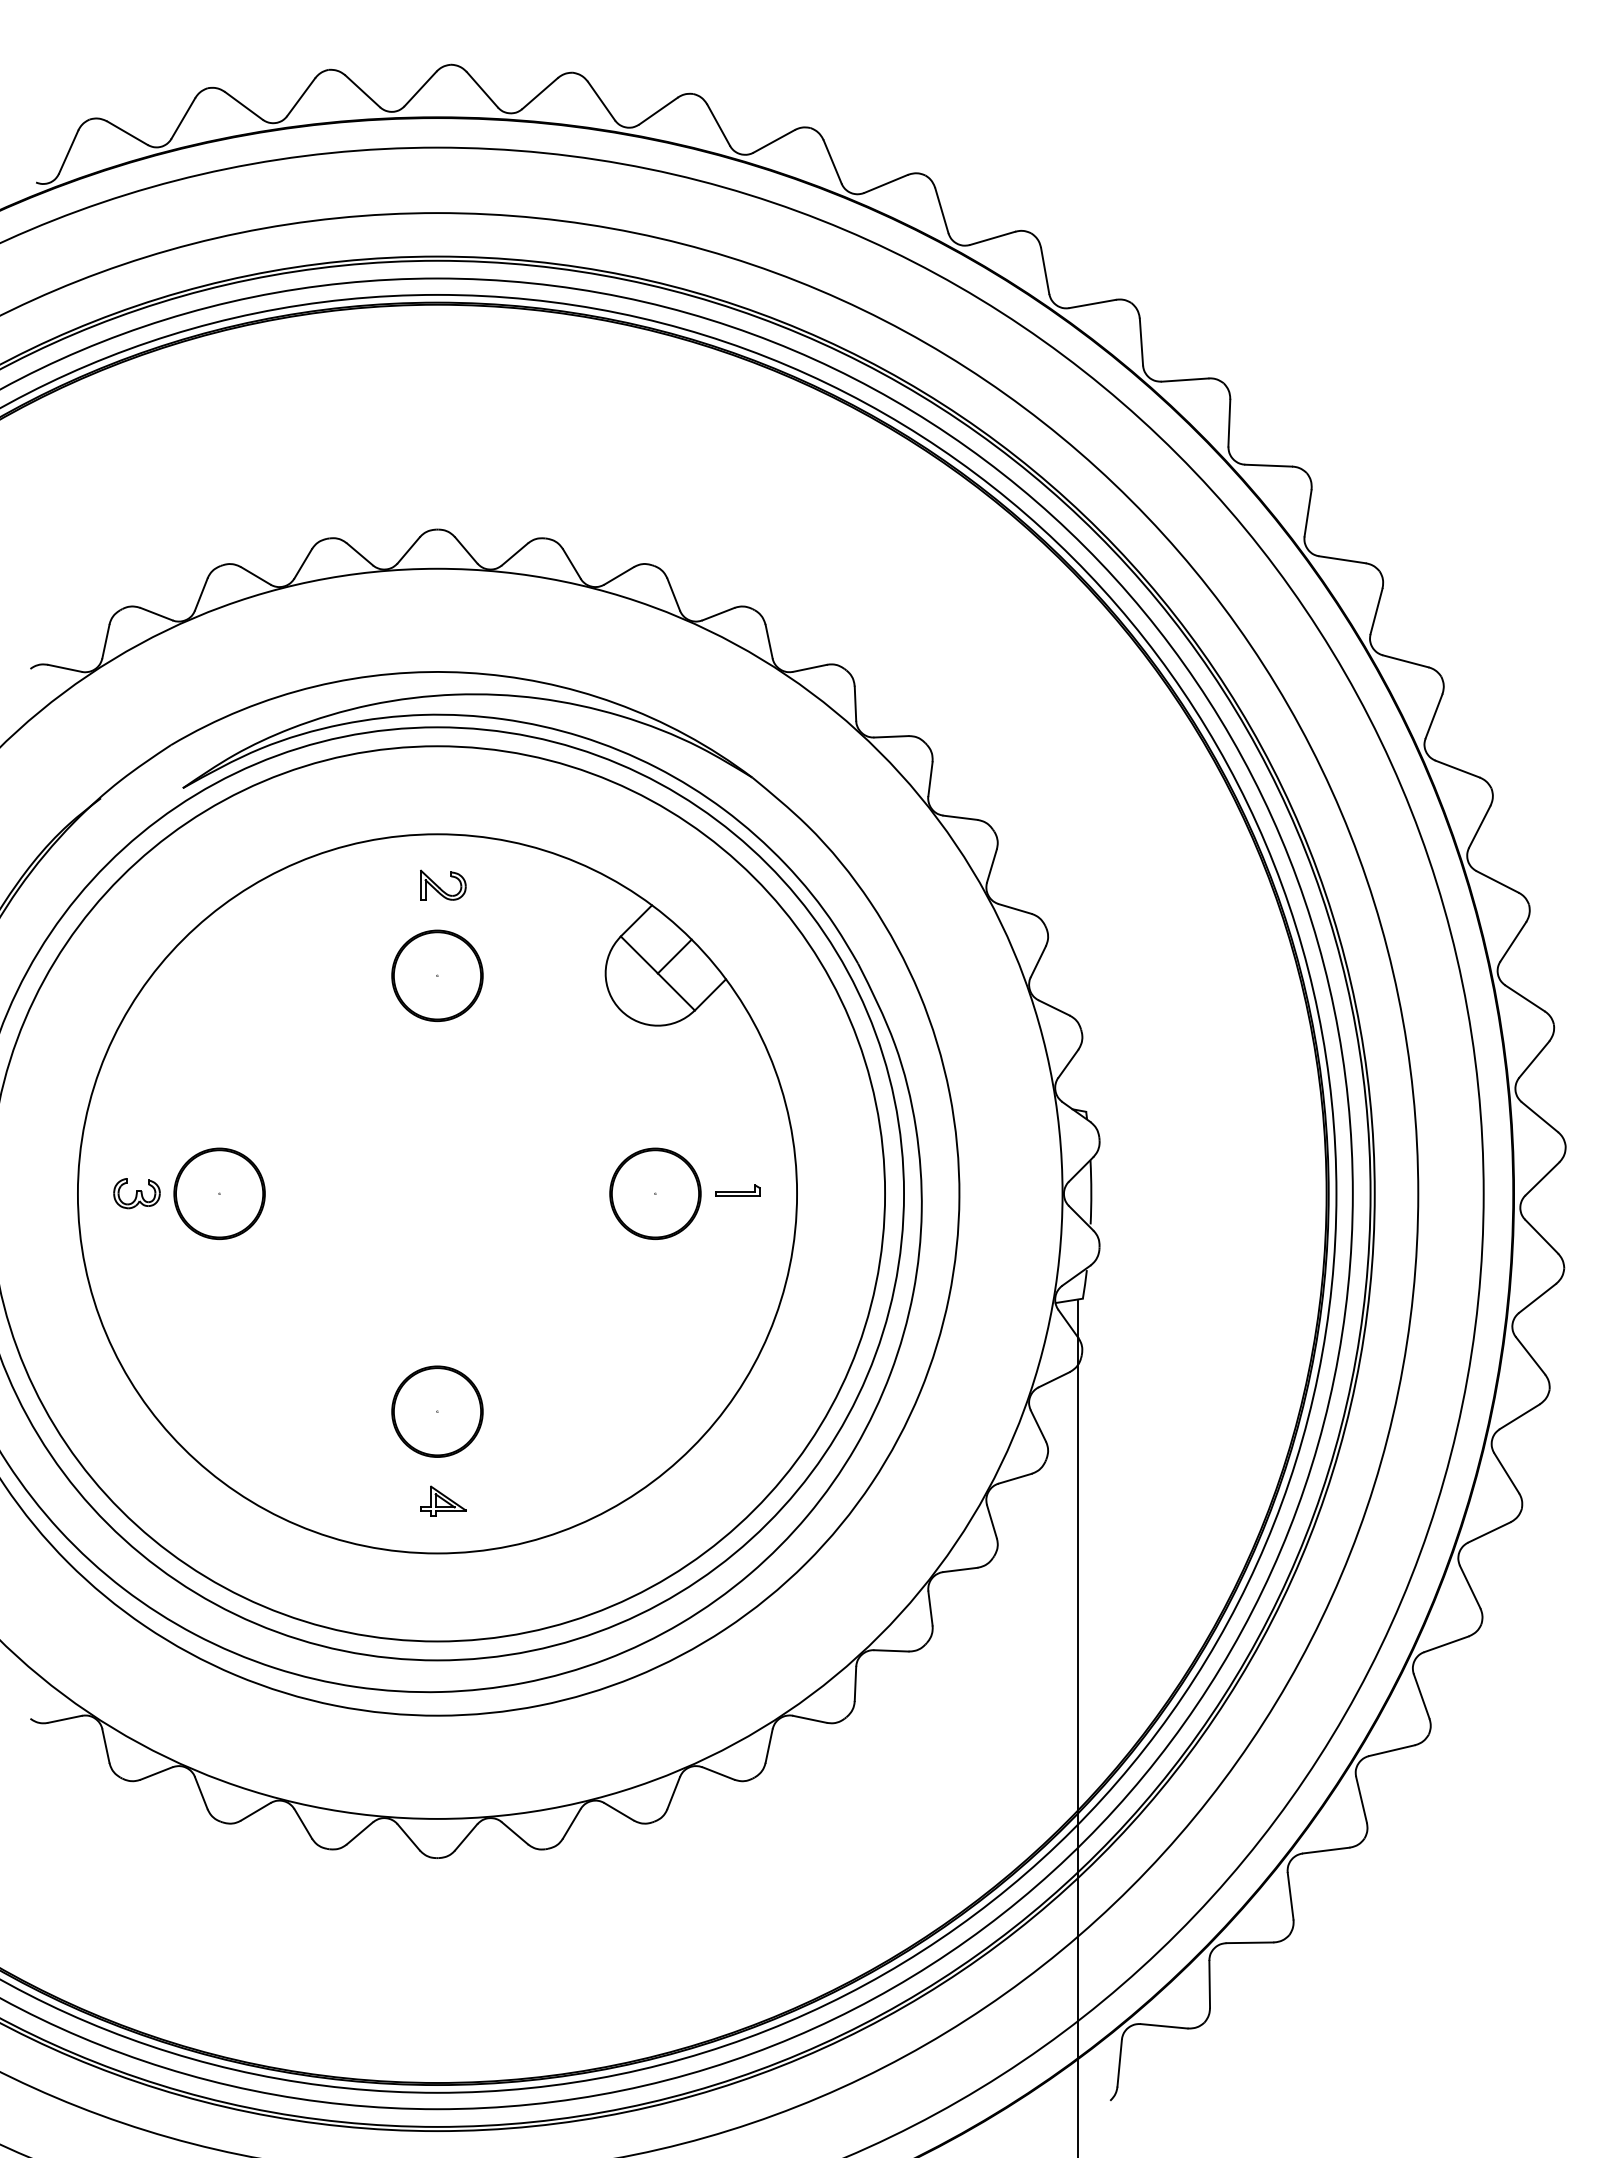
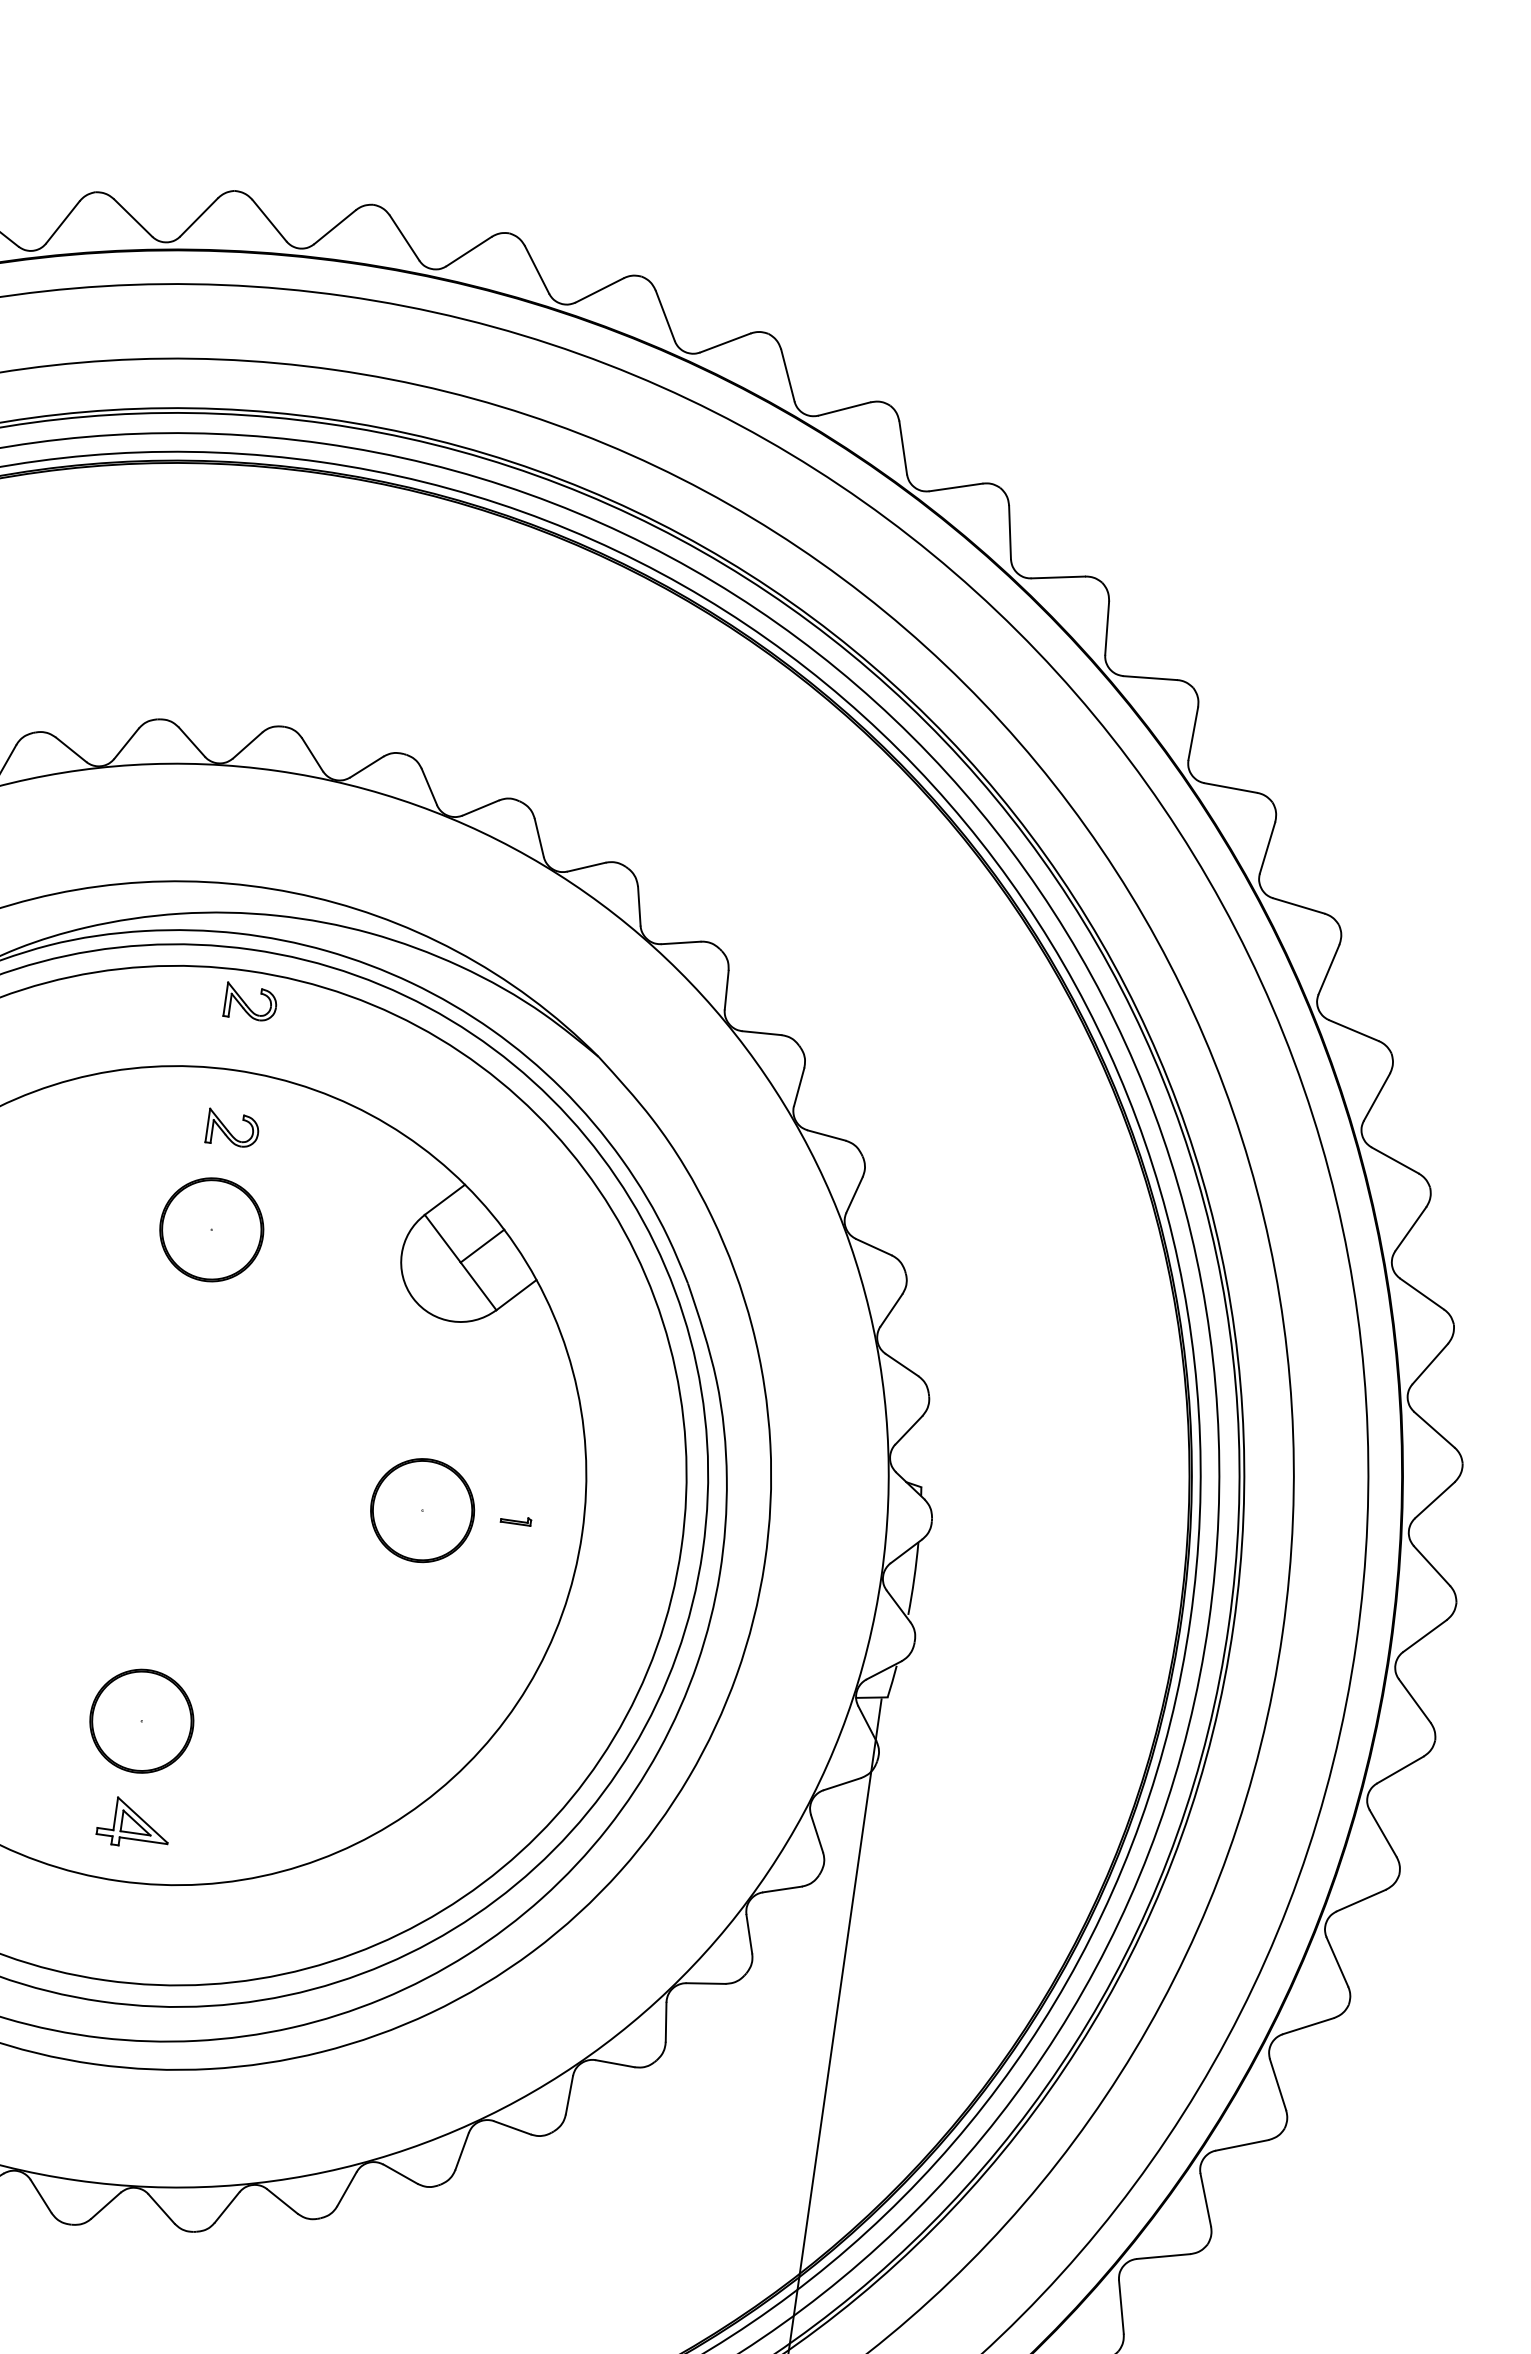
part: (443, 772) -> (251, 1001), added
part: (737, 1190) -> (515, 1519), size x0.6
part: (443, 1500) -> (134, 1822), size x1.4

